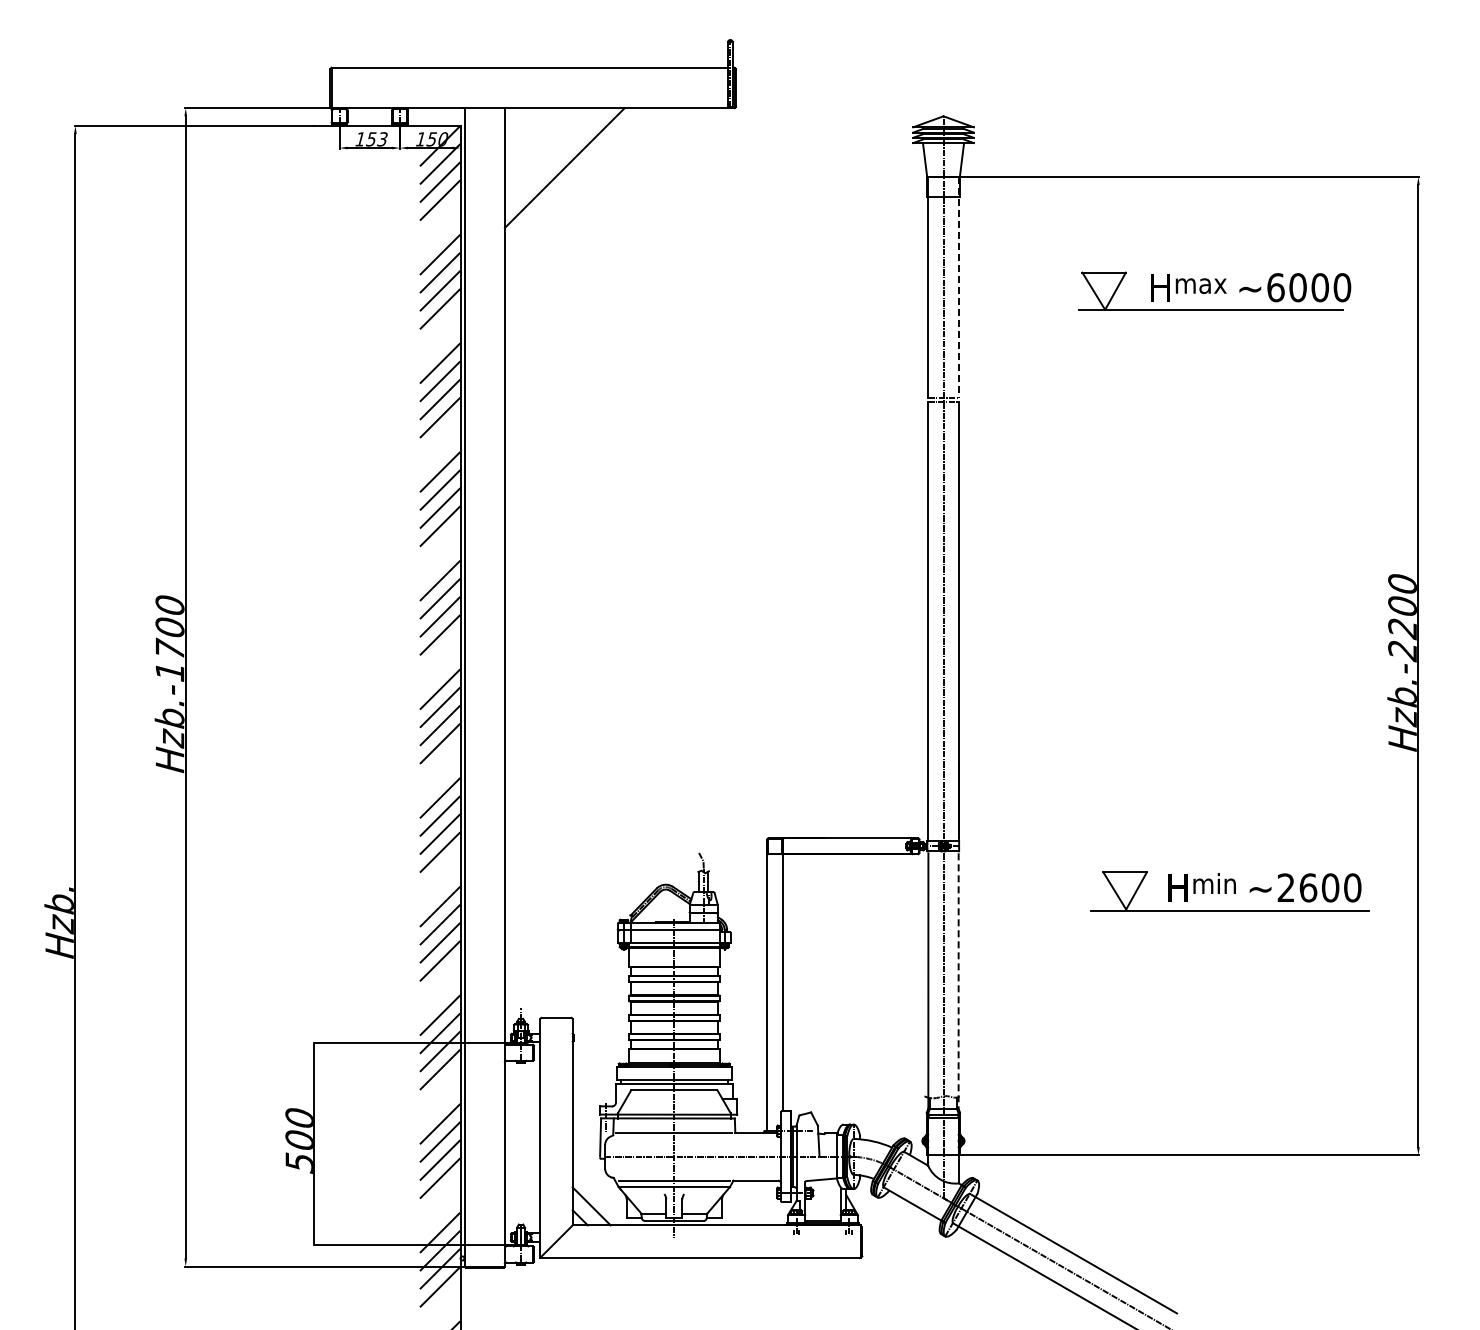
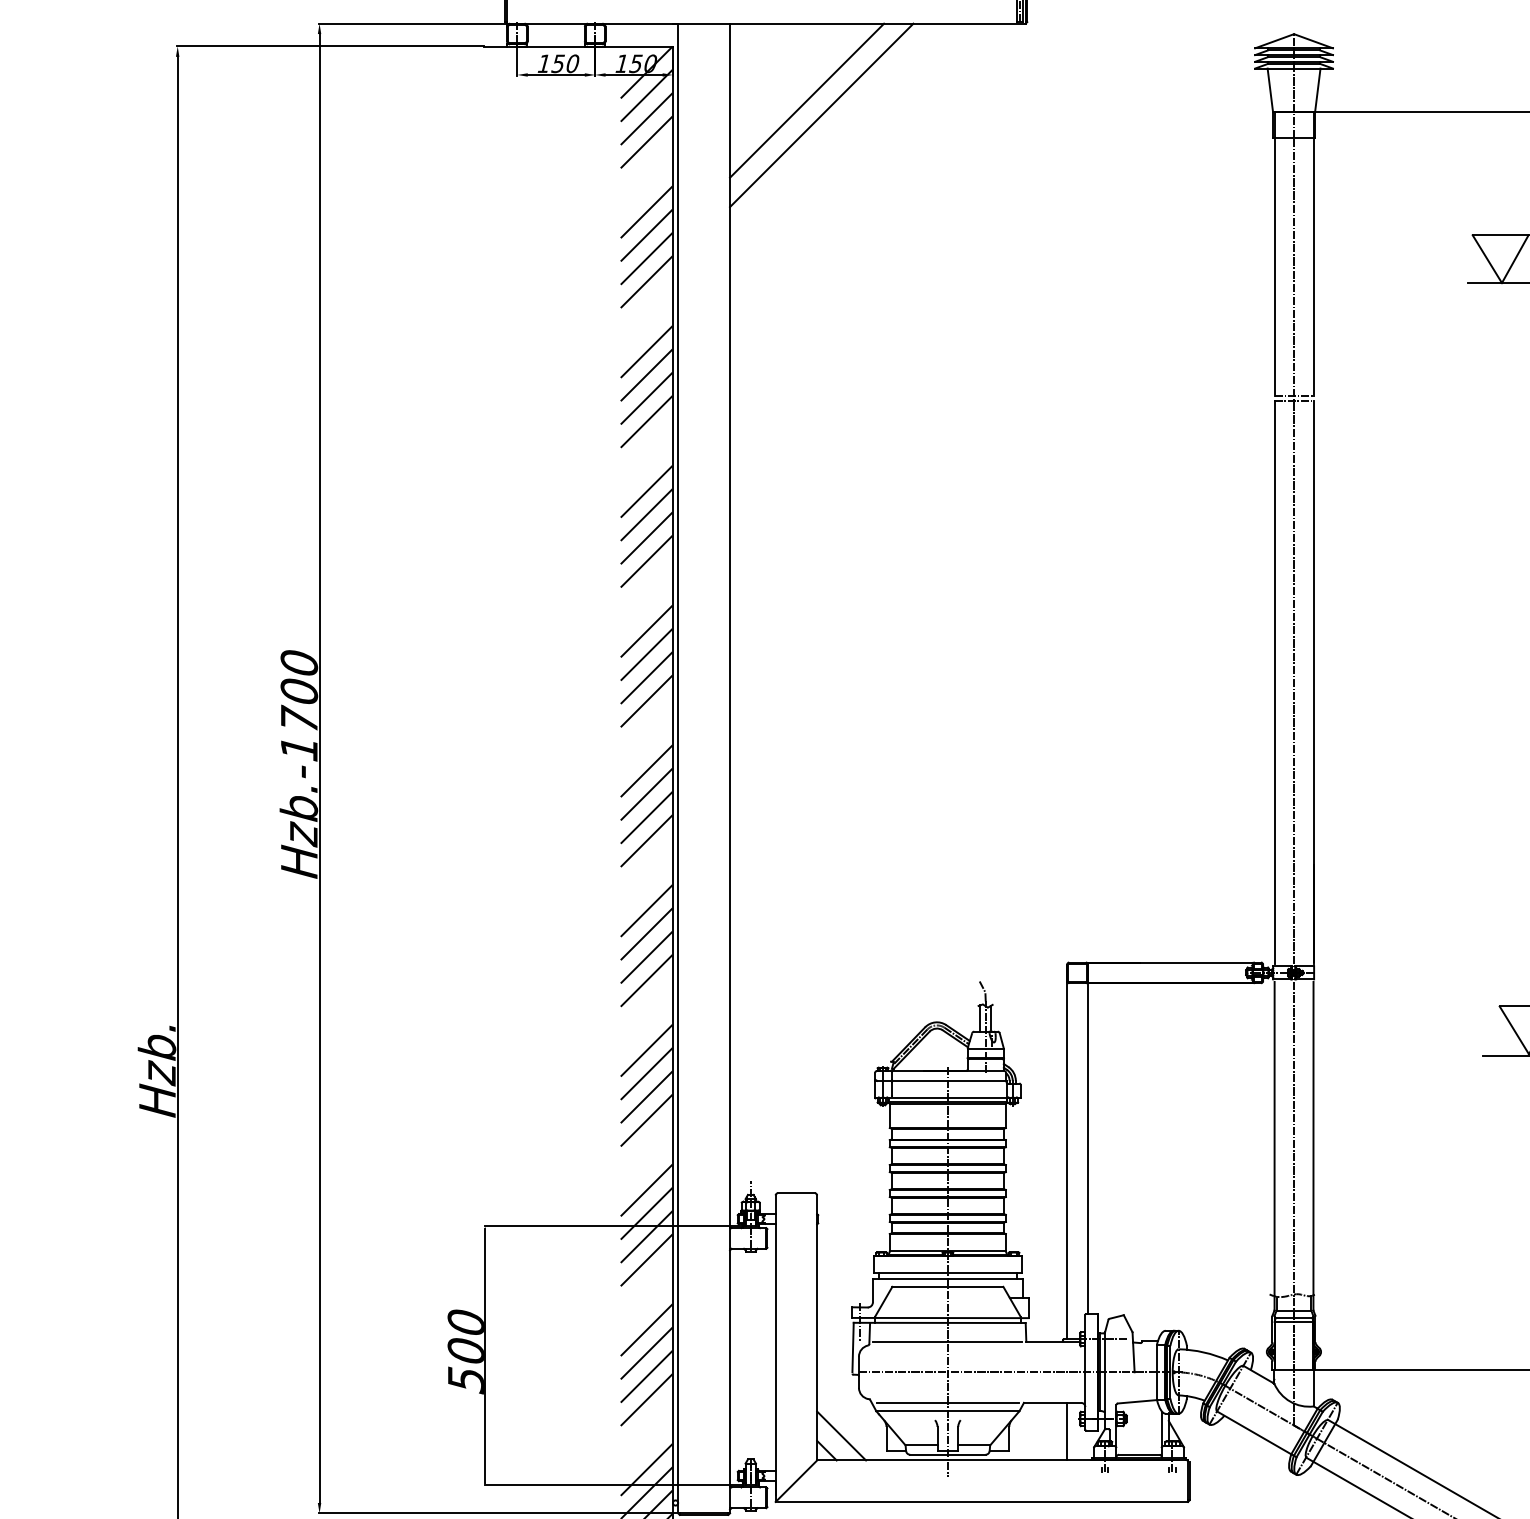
text: (382, 139) -> (572, 63), 153 -> 150
line: (575, 179) -> (820, 115), added
line: (958, 288) -> (1313, 255), dashed -> solid
line: (958, 980) -> (1313, 1145), dashed -> solid
line: (767, 1202) -> (1067, 1431), added

